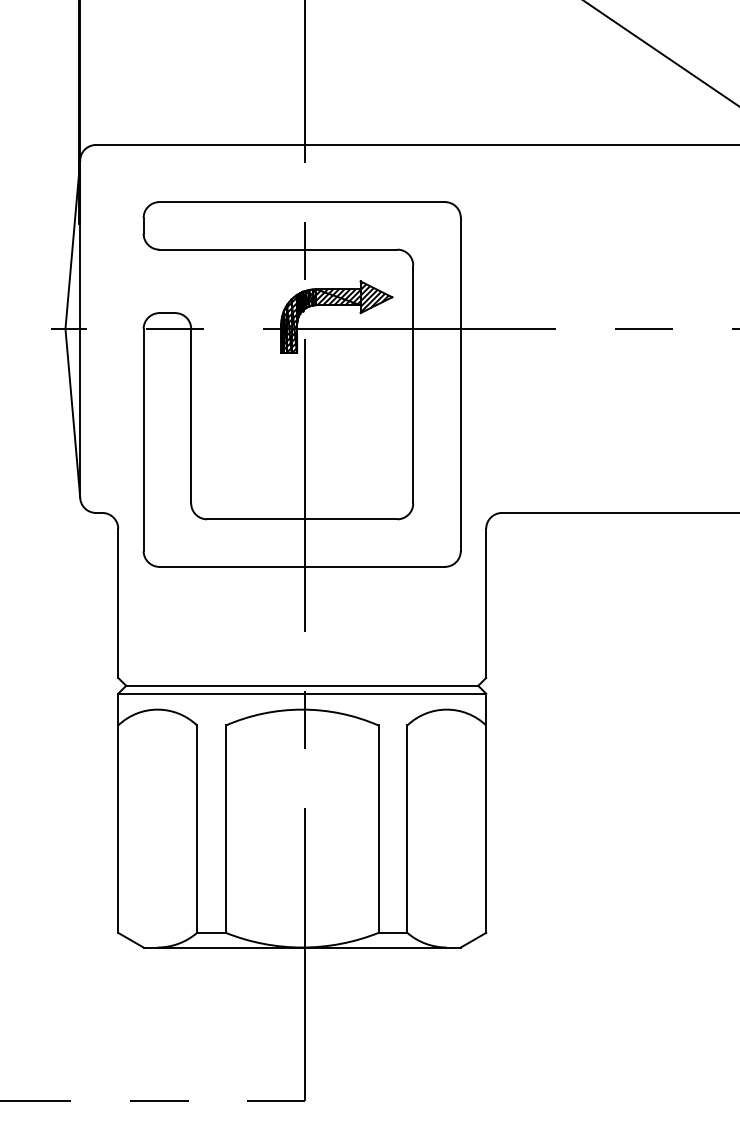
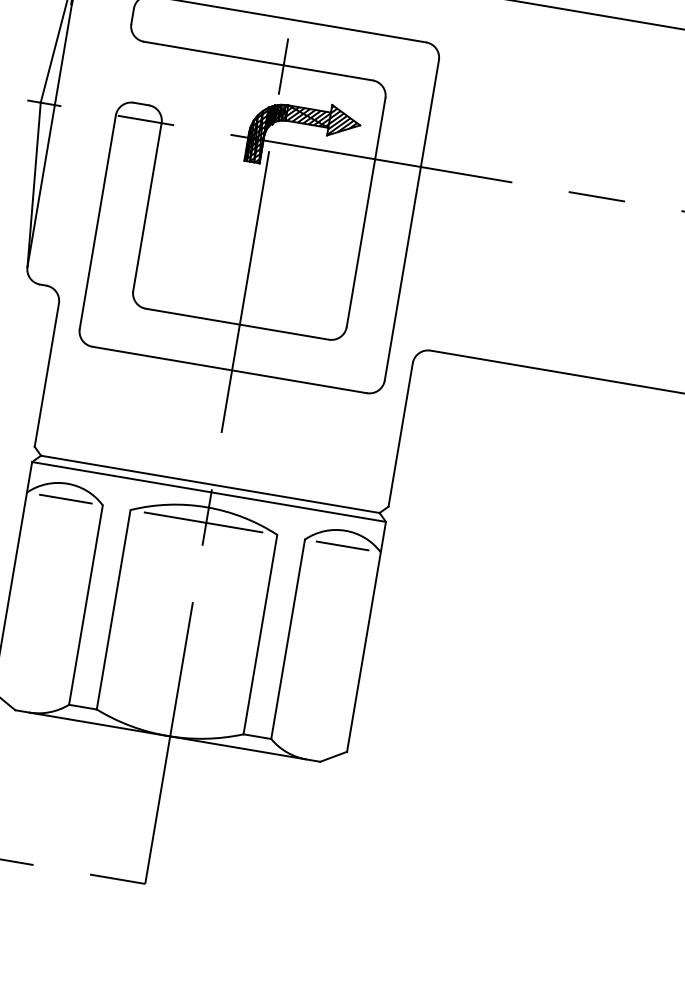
line: (158, 725) -> (65, 499), added
line: (301, 725) -> (203, 522), added
line: (446, 725) -> (342, 545), added

